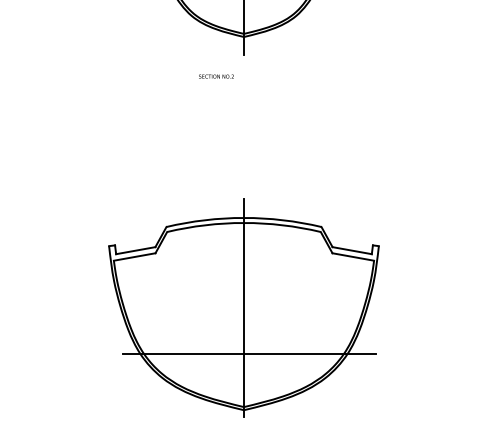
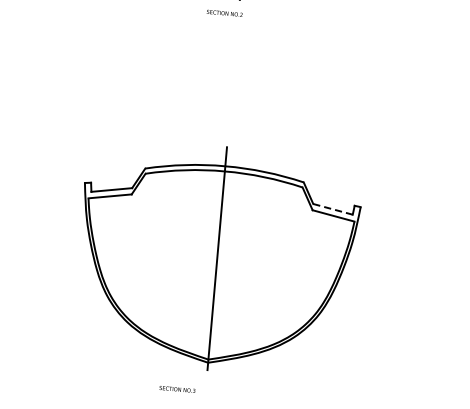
text: (216, 76) -> (224, 13), moved
line: (352, 250) -> (333, 209), solid -> dashed
line: (249, 353) -> (218, 305), removed

